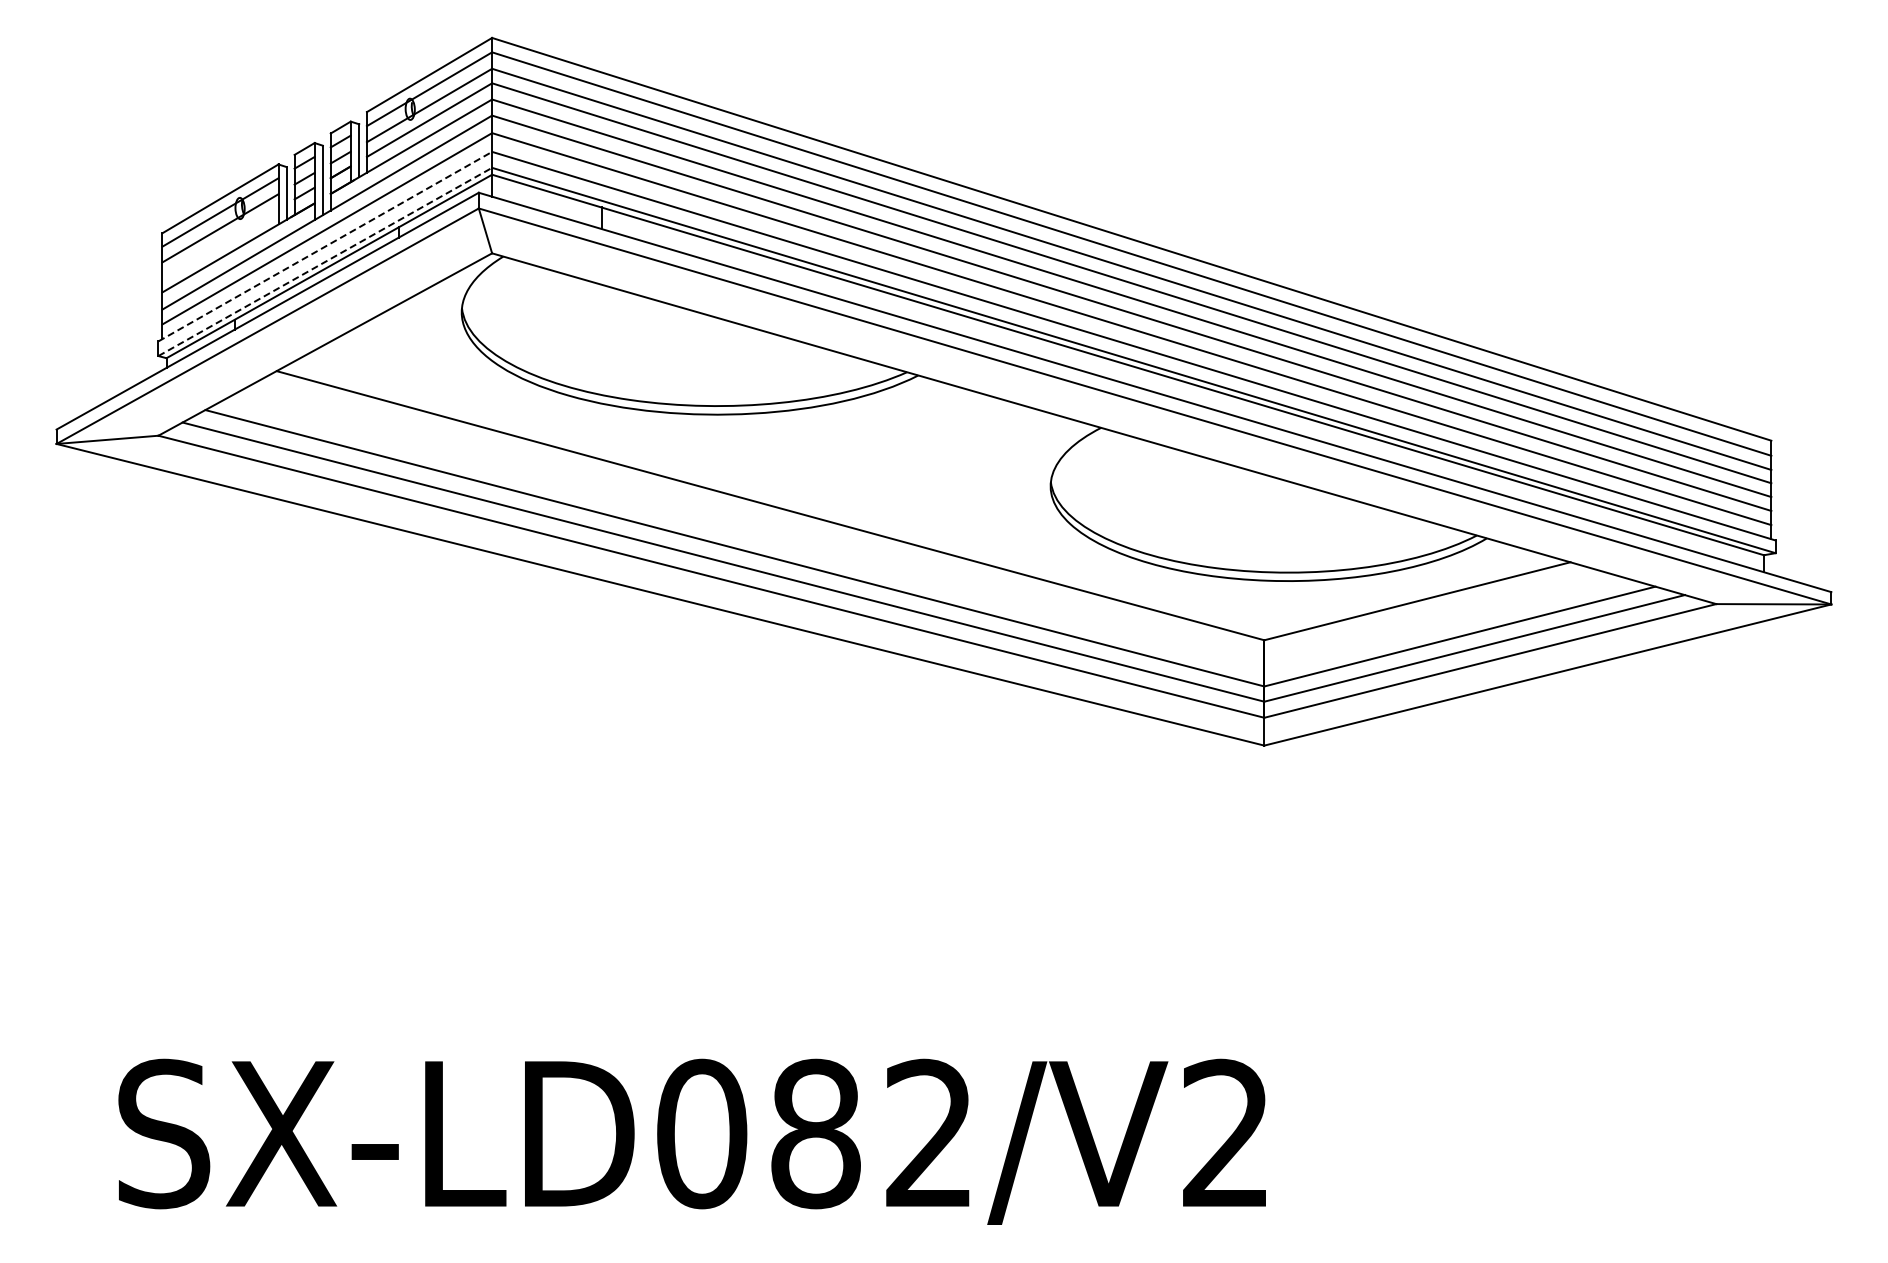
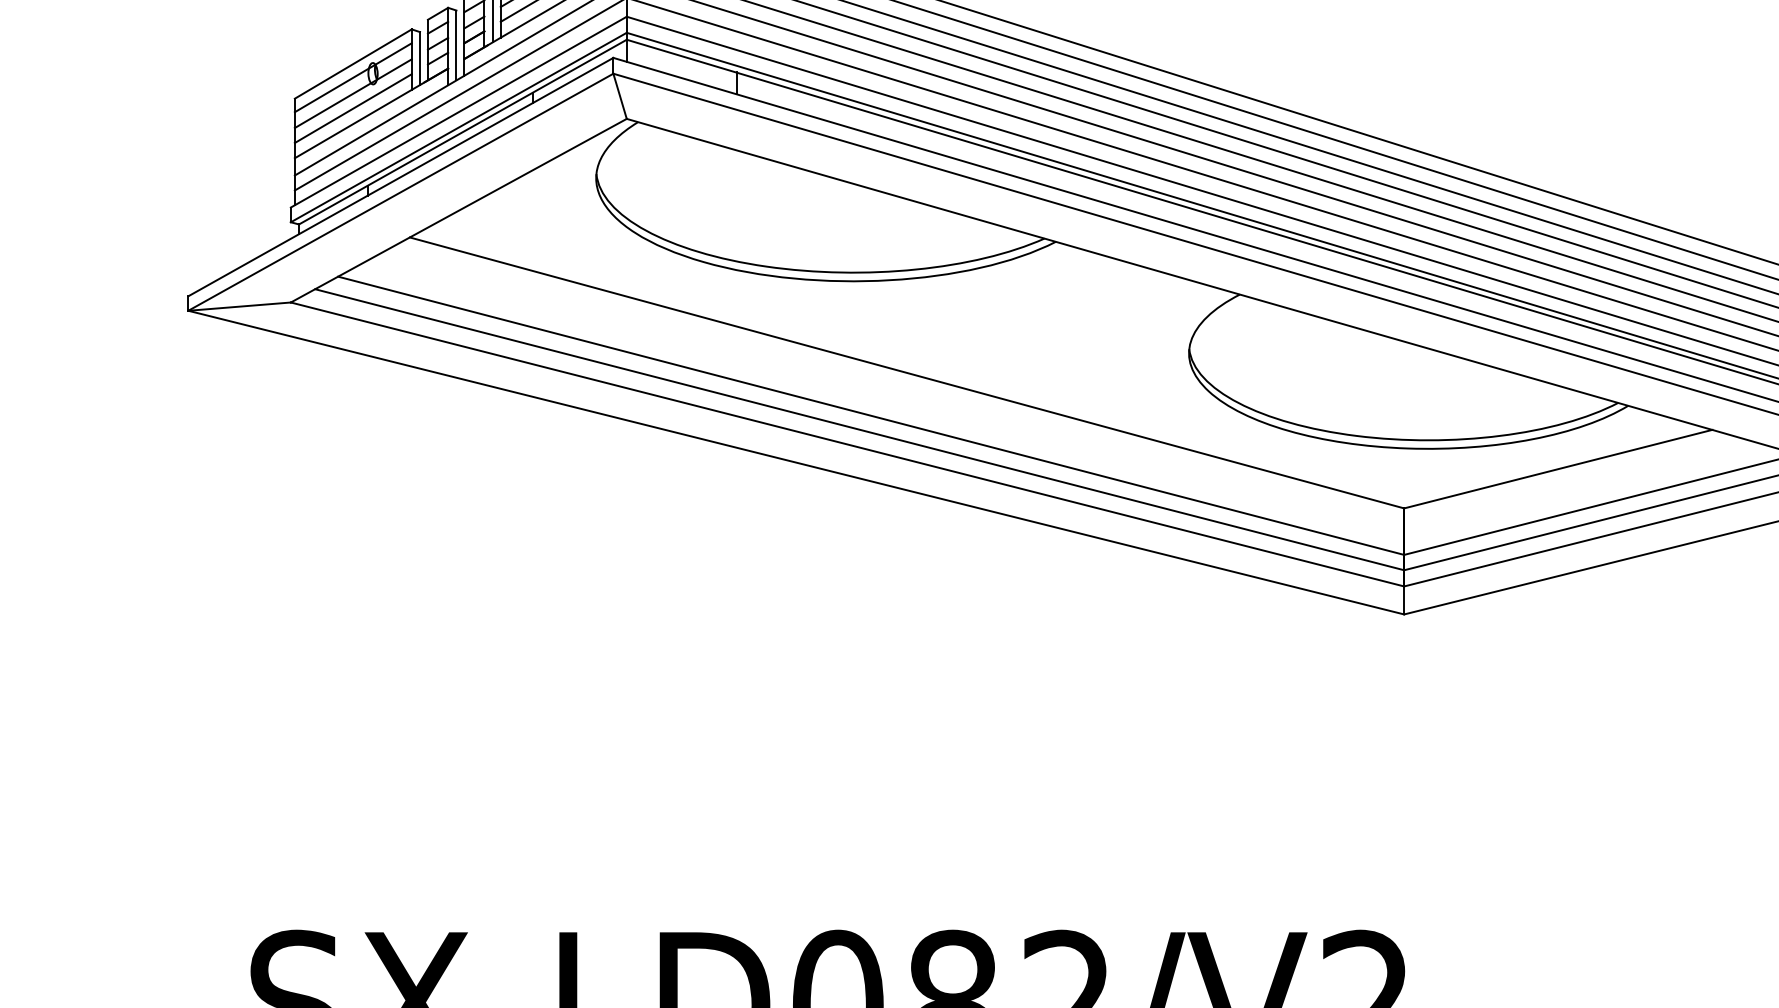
line: (220, 242) -> (353, 107), added
line: (325, 246) -> (459, 112), dashed -> solid
line: (325, 261) -> (459, 127), dashed -> solid

